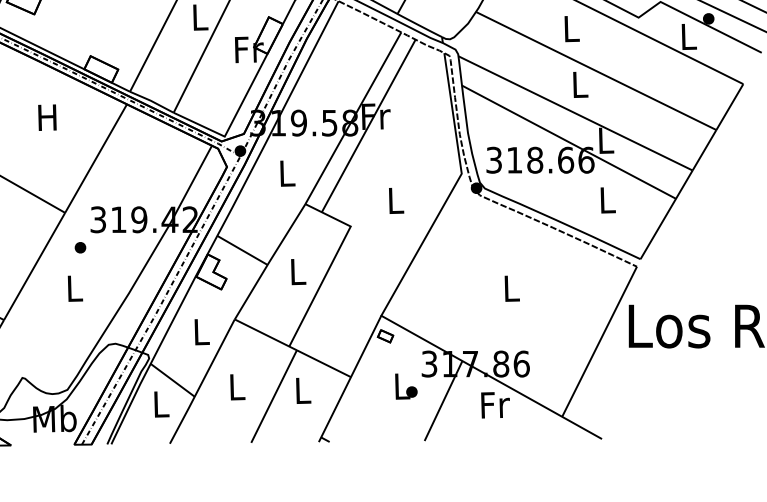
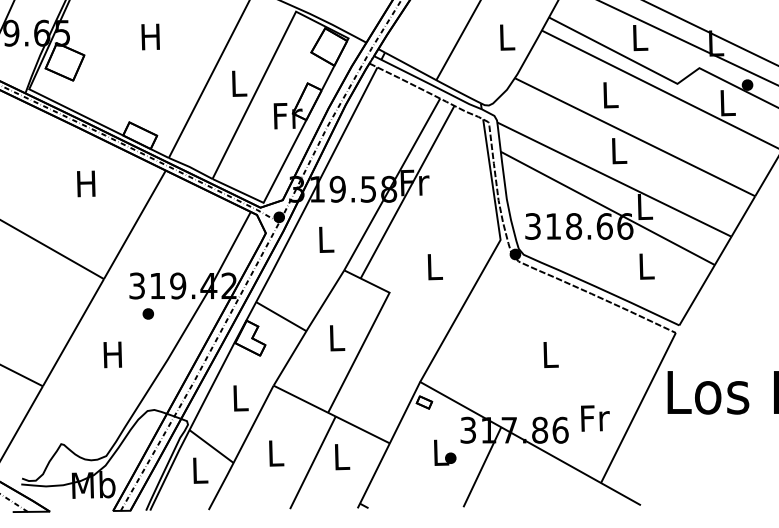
part: (79, 247) -> (147, 313), moved
text: (73, 288) -> (112, 354), L -> H
text: (495, 405) -> (595, 418), moved

